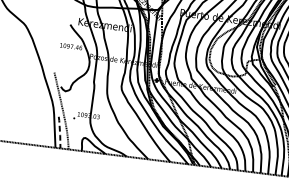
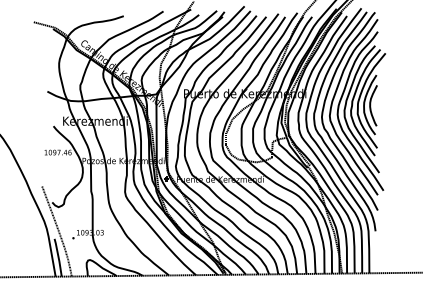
line: (59, 132) -> (58, 257), dashed -> solid

